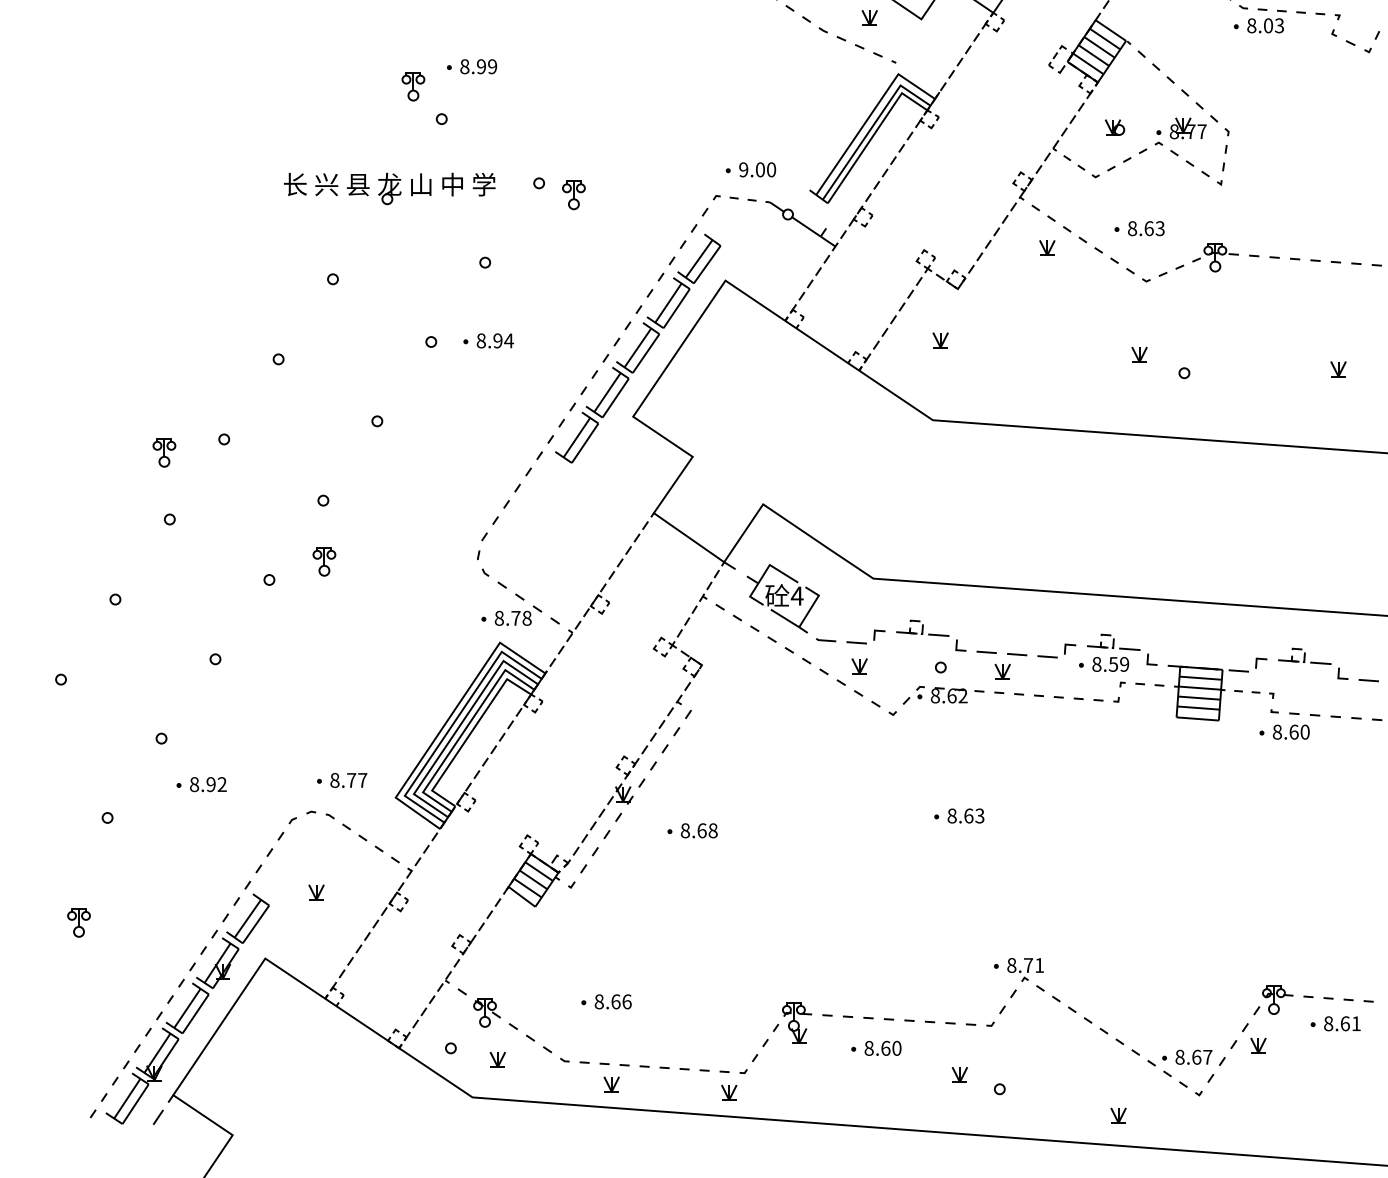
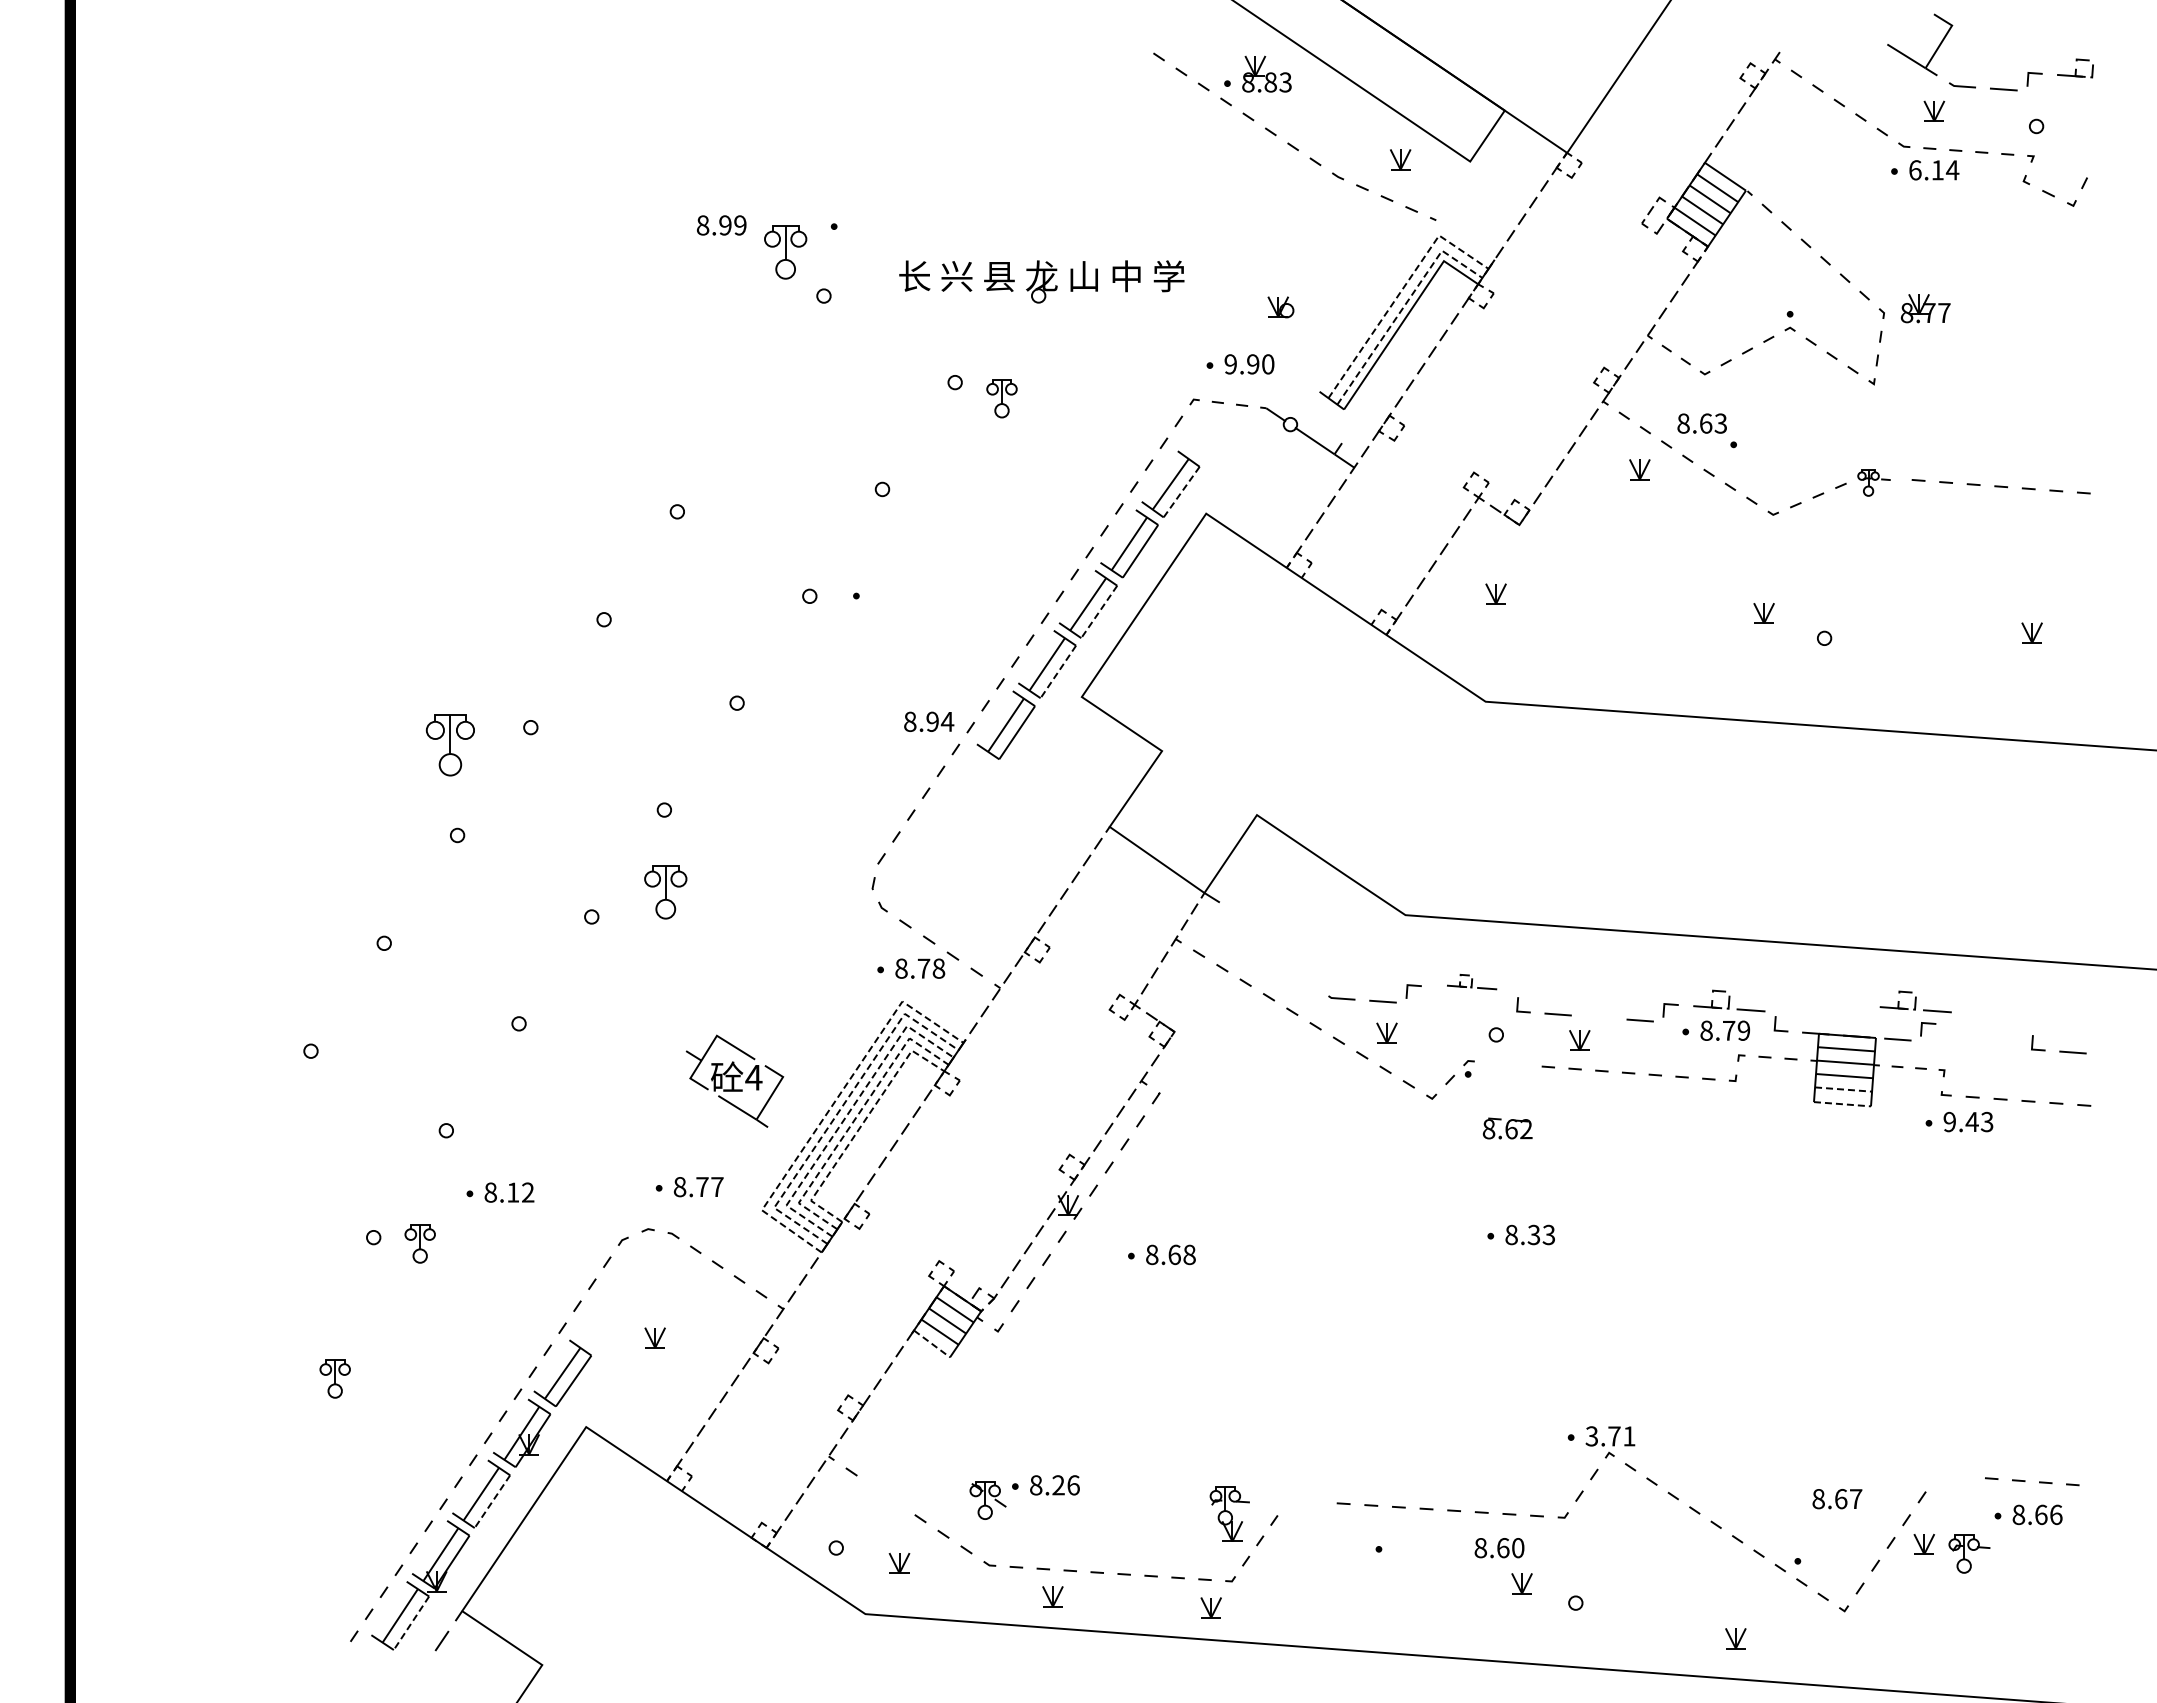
text: (1266, 25) -> (1934, 170), 8.03 -> 6.14
text: (478, 66) -> (721, 225), moved
part: (413, 86) -> (785, 251), size x1.4
line: (869, 115) -> (1400, 291), solid -> dashed
line: (872, 126) -> (1404, 306), solid -> dashed
part: (1114, 127) -> (1280, 307), moved
part: (1188, 128) -> (1925, 308), moved
text: (760, 169) -> (1253, 364), 9.00 -> 9.90
part: (389, 188) -> (1041, 281), moved
text: (1145, 228) -> (1701, 423), moved
part: (1220, 257) -> (1873, 482), size x0.7
line: (707, 264) -> (1181, 492), solid -> dashed
text: (495, 340) -> (929, 721), moved
line: (646, 353) -> (1099, 611), solid -> dashed
line: (615, 397) -> (1058, 671), solid -> dashed
part: (163, 452) -> (449, 745), size x1.6
part: (324, 561) -> (665, 892), size x1.4
part: (782, 598) -> (734, 1080), moved
part: (922, 627) -> (1471, 981), size x0.7
line: (1016, 654) -> (1598, 1017), removed
part: (1304, 656) -> (1915, 1001), moved
text: (1113, 664) -> (1728, 1030), 8.59 -> 8.79
part: (949, 695) -> (1507, 1128), moved
line: (1198, 708) -> (1843, 1089), solid -> dashed
line: (448, 719) -> (832, 1105), solid -> dashed
line: (1197, 719) -> (1842, 1104), solid -> dashed
line: (453, 723) -> (839, 1110), solid -> dashed
line: (459, 727) -> (847, 1115), solid -> dashed
line: (464, 731) -> (854, 1120), solid -> dashed
text: (1291, 731) -> (1968, 1121), 8.60 -> 9.43
line: (469, 734) -> (861, 1125), solid -> dashed
text: (211, 784) -> (513, 1192), 8.92 -> 8.12
text: (968, 815) -> (1533, 1234), 8.63 -> 8.33
part: (141, 822) -> (419, 1243), added
line: (522, 897) -> (932, 1344), solid -> dashed
text: (1011, 965) -> (1591, 1436), 8.71 -> 3.71
part: (1277, 999) -> (1969, 1553), moved
text: (615, 1001) -> (1058, 1485), 8.66 -> 8.26
line: (195, 1013) -> (492, 1501), solid -> dashed
part: (486, 1013) -> (987, 1500), moved
part: (796, 1022) -> (1229, 1513), moved
text: (1356, 1023) -> (2056, 1514), 8.61 -> 8.66
text: (883, 1048) -> (1499, 1548), moved
text: (1194, 1057) -> (1837, 1499), moved
line: (135, 1104) -> (411, 1623), solid -> dashed

